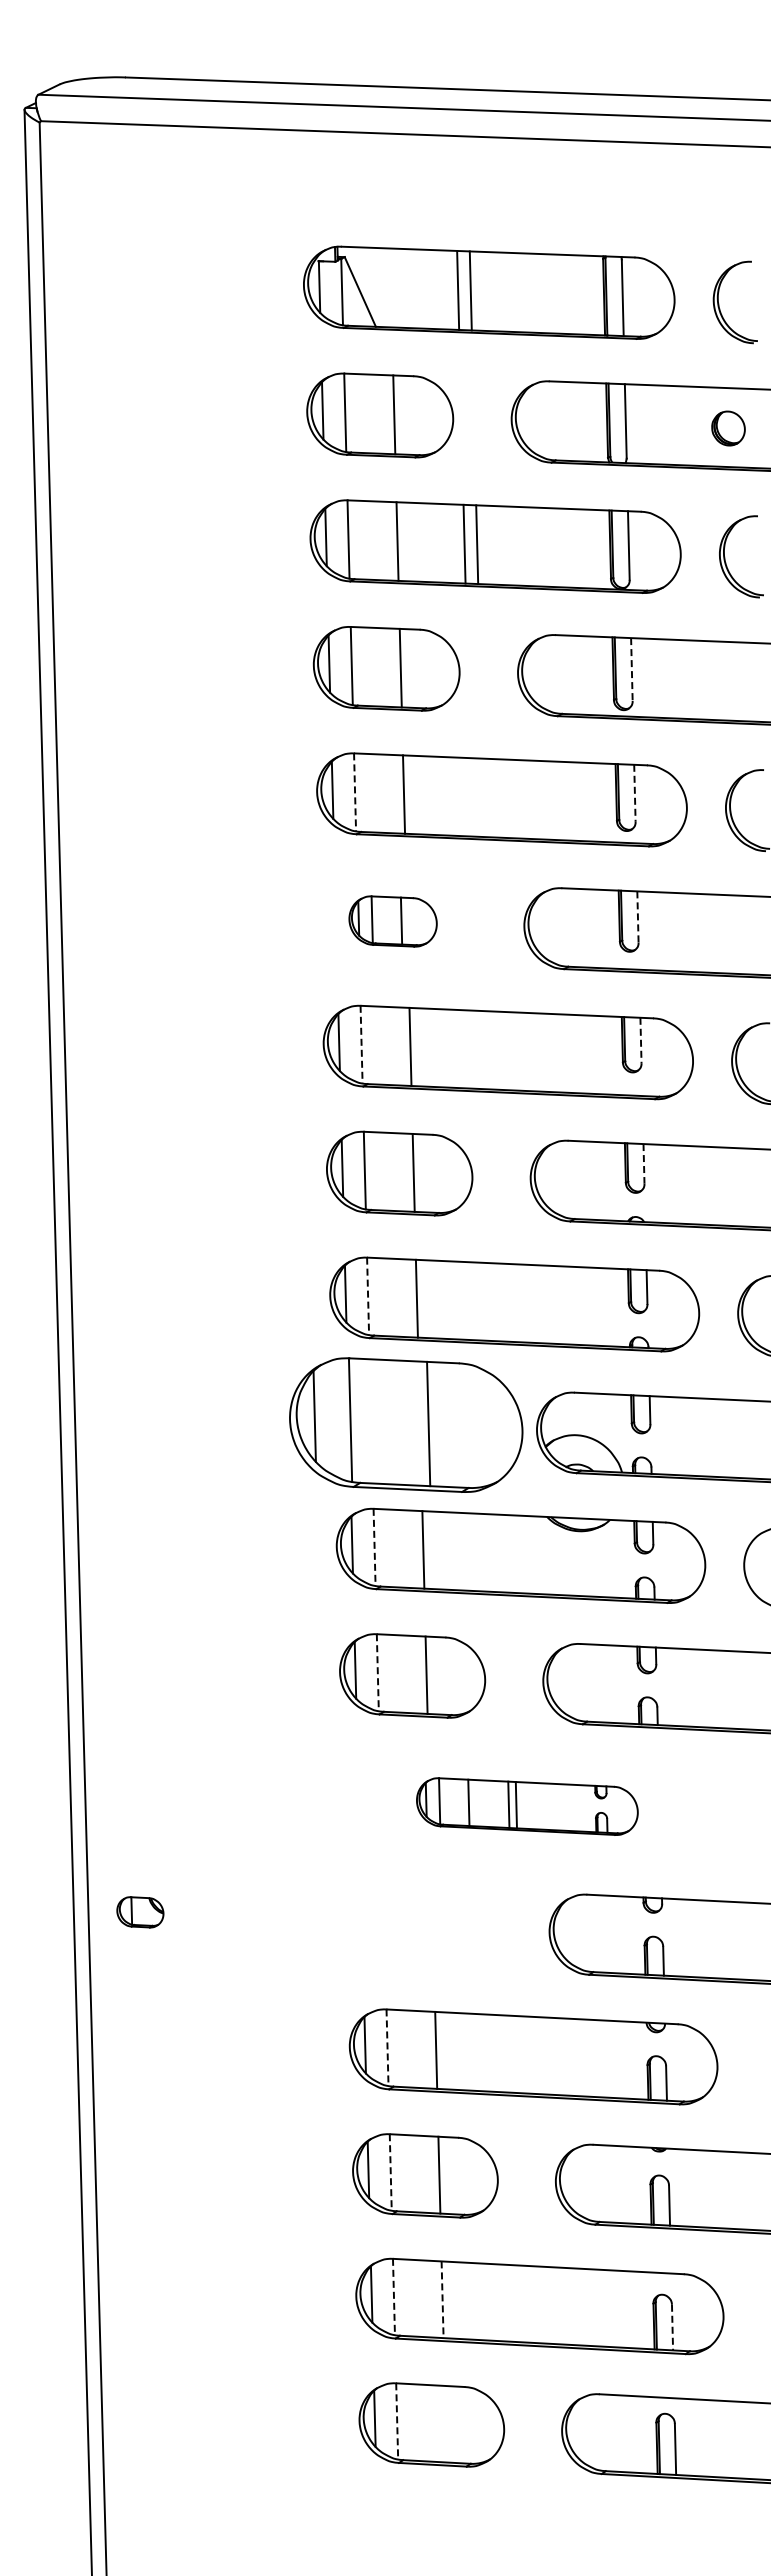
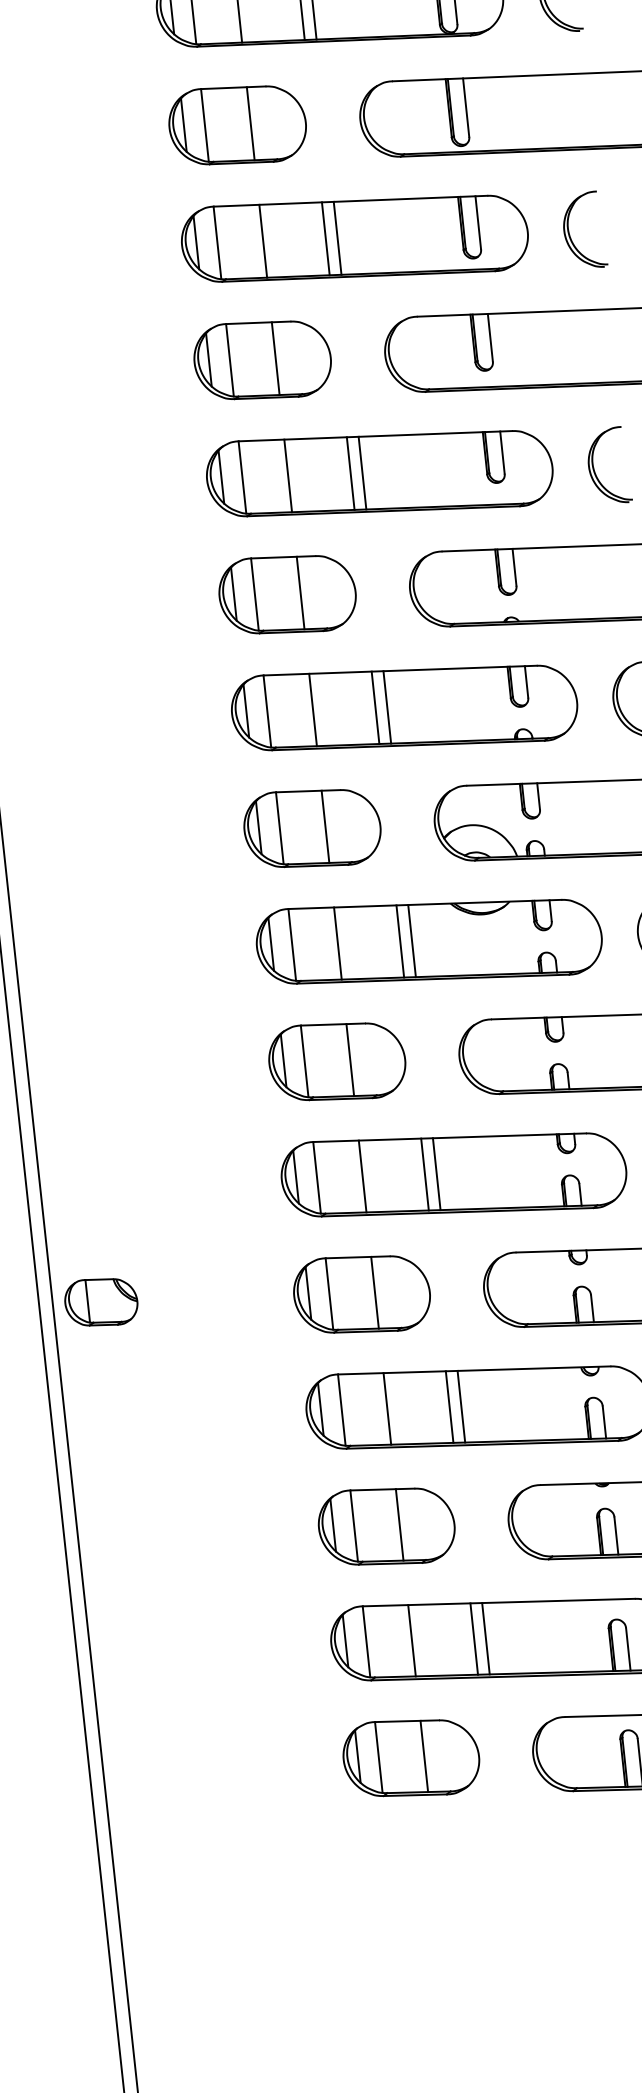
line: (631, 669) -> (465, 107), dashed -> solid
line: (355, 792) -> (217, 242), dashed -> solid
line: (634, 793) -> (477, 222), dashed -> solid
line: (470, 797) -> (325, 239), added
line: (483, 797) -> (337, 238), added
line: (637, 916) -> (489, 337), dashed -> solid
part: (392, 921) -> (262, 360), size x1.67
line: (640, 1040) -> (502, 452), dashed -> solid
line: (361, 1044) -> (242, 477), dashed -> solid
line: (477, 1049) -> (350, 473), added
line: (489, 1050) -> (362, 473), added
line: (643, 1163) -> (514, 567), dashed -> solid
line: (368, 1296) -> (267, 711), dashed -> solid
line: (483, 1301) -> (375, 707), added
line: (496, 1302) -> (387, 707), added
part: (405, 1424) -> (311, 828), size x0.62
line: (374, 1547) -> (292, 944), dashed -> solid
line: (490, 1552) -> (400, 940), added
line: (502, 1553) -> (411, 940), added
line: (377, 1672) -> (304, 1061), dashed -> solid
part: (527, 1806) -> (454, 1174), size x1.67
part: (140, 1912) -> (101, 1302), size x1.67
part: (418, 1925) -> (361, 1293), added
line: (387, 2048) -> (341, 1410), dashed -> solid
line: (502, 2053) -> (449, 1406), added
line: (515, 2053) -> (461, 1405), added
line: (390, 2172) -> (353, 1526), dashed -> solid
line: (393, 2297) -> (366, 1642), dashed -> solid
line: (442, 2300) -> (411, 1641), dashed -> solid
line: (509, 2302) -> (474, 1638), added
line: (521, 2303) -> (485, 1638), added
line: (672, 2327) -> (628, 1649), dashed -> solid
line: (397, 2421) -> (379, 1757), dashed -> solid
line: (445, 2423) -> (423, 1755), added

